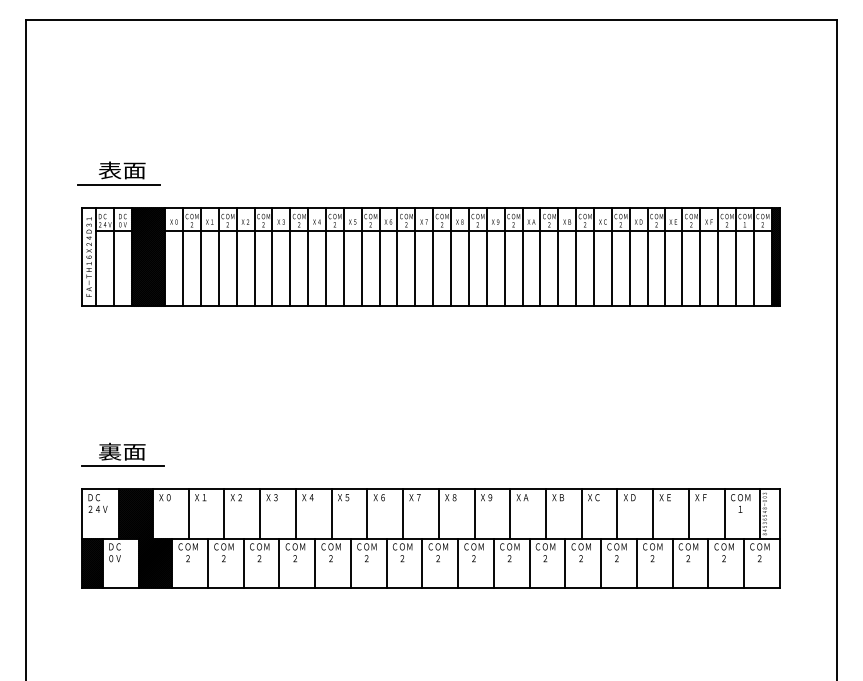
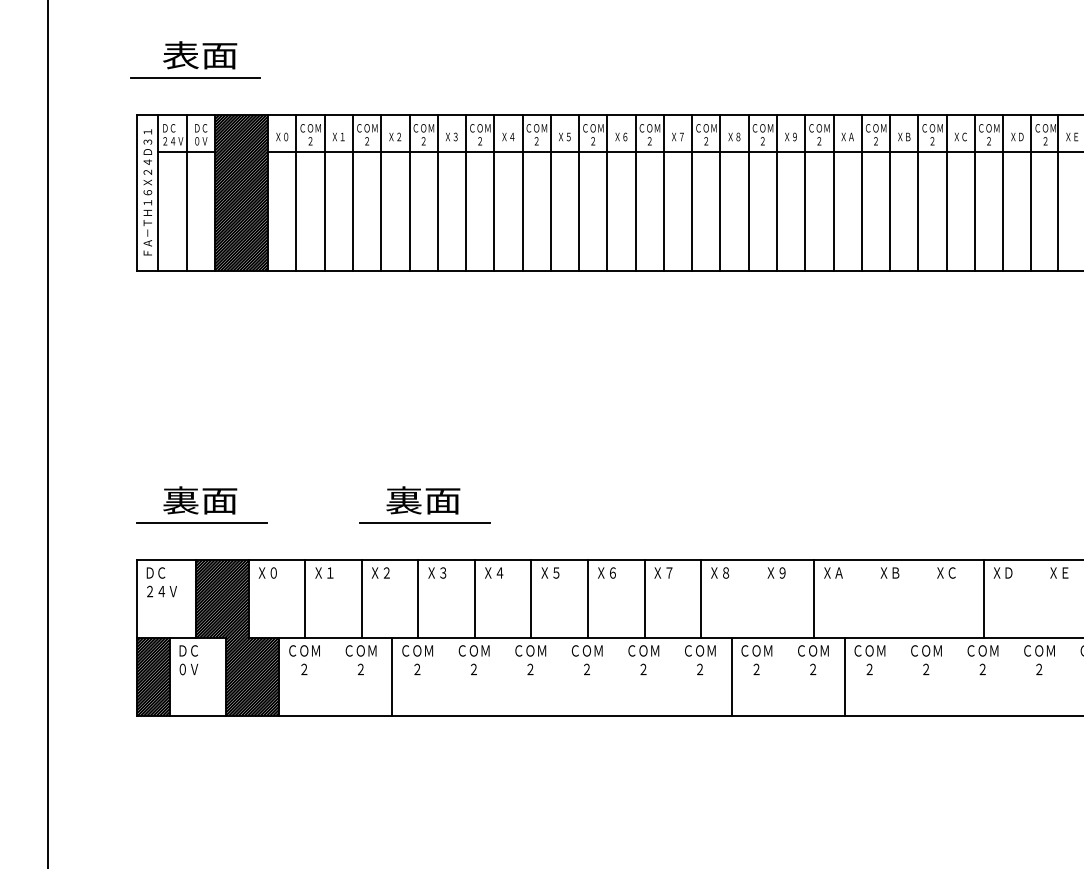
part: (263, 454) -> (423, 504), added
line: (474, 513) -> (757, 598), removed
line: (546, 513) -> (871, 598), removed
line: (581, 513) -> (926, 598), removed
line: (653, 513) -> (1040, 598), removed
line: (208, 562) -> (336, 675), removed
line: (279, 562) -> (449, 675), removed
line: (315, 562) -> (505, 675), removed
line: (350, 562) -> (561, 675), removed
line: (386, 562) -> (618, 675), removed
line: (422, 562) -> (675, 675), removed
line: (493, 562) -> (787, 675), removed
line: (565, 562) -> (901, 675), removed
line: (601, 562) -> (958, 675), removed
line: (636, 562) -> (1013, 675), removed
line: (672, 562) -> (1070, 675), removed

